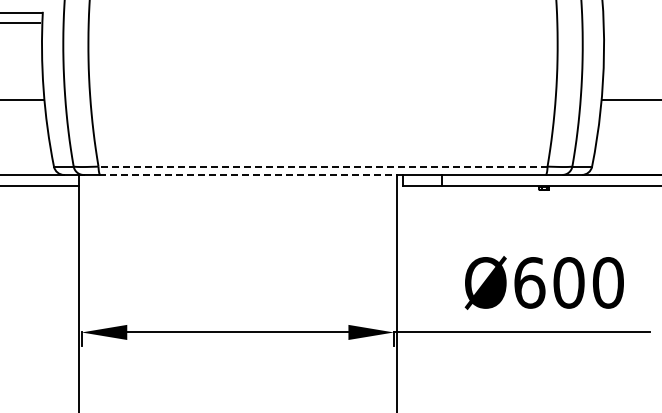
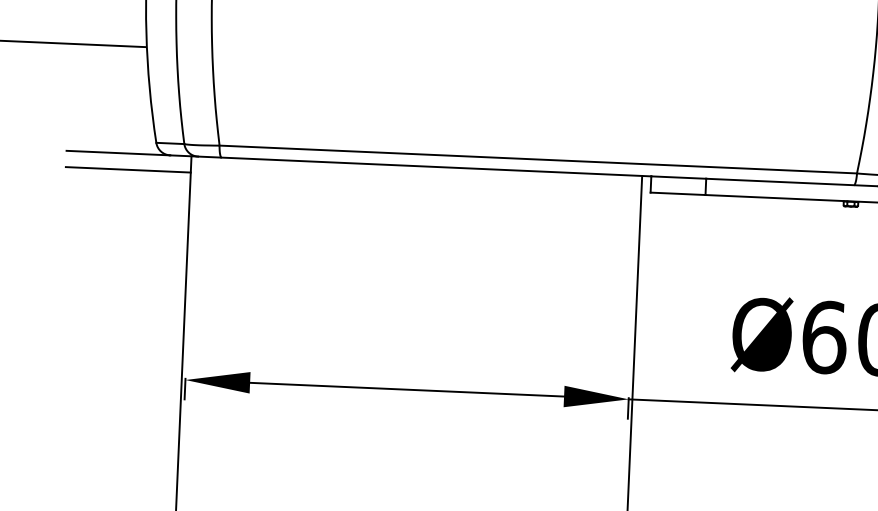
line: (323, 166) -> (538, 159), dashed -> solid
line: (251, 174) -> (436, 166), dashed -> solid

